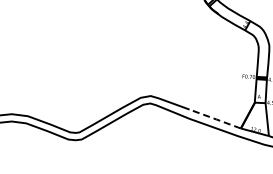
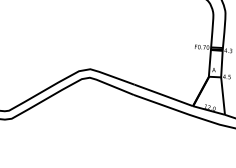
line: (215, 119) -> (164, 95), dashed -> solid

